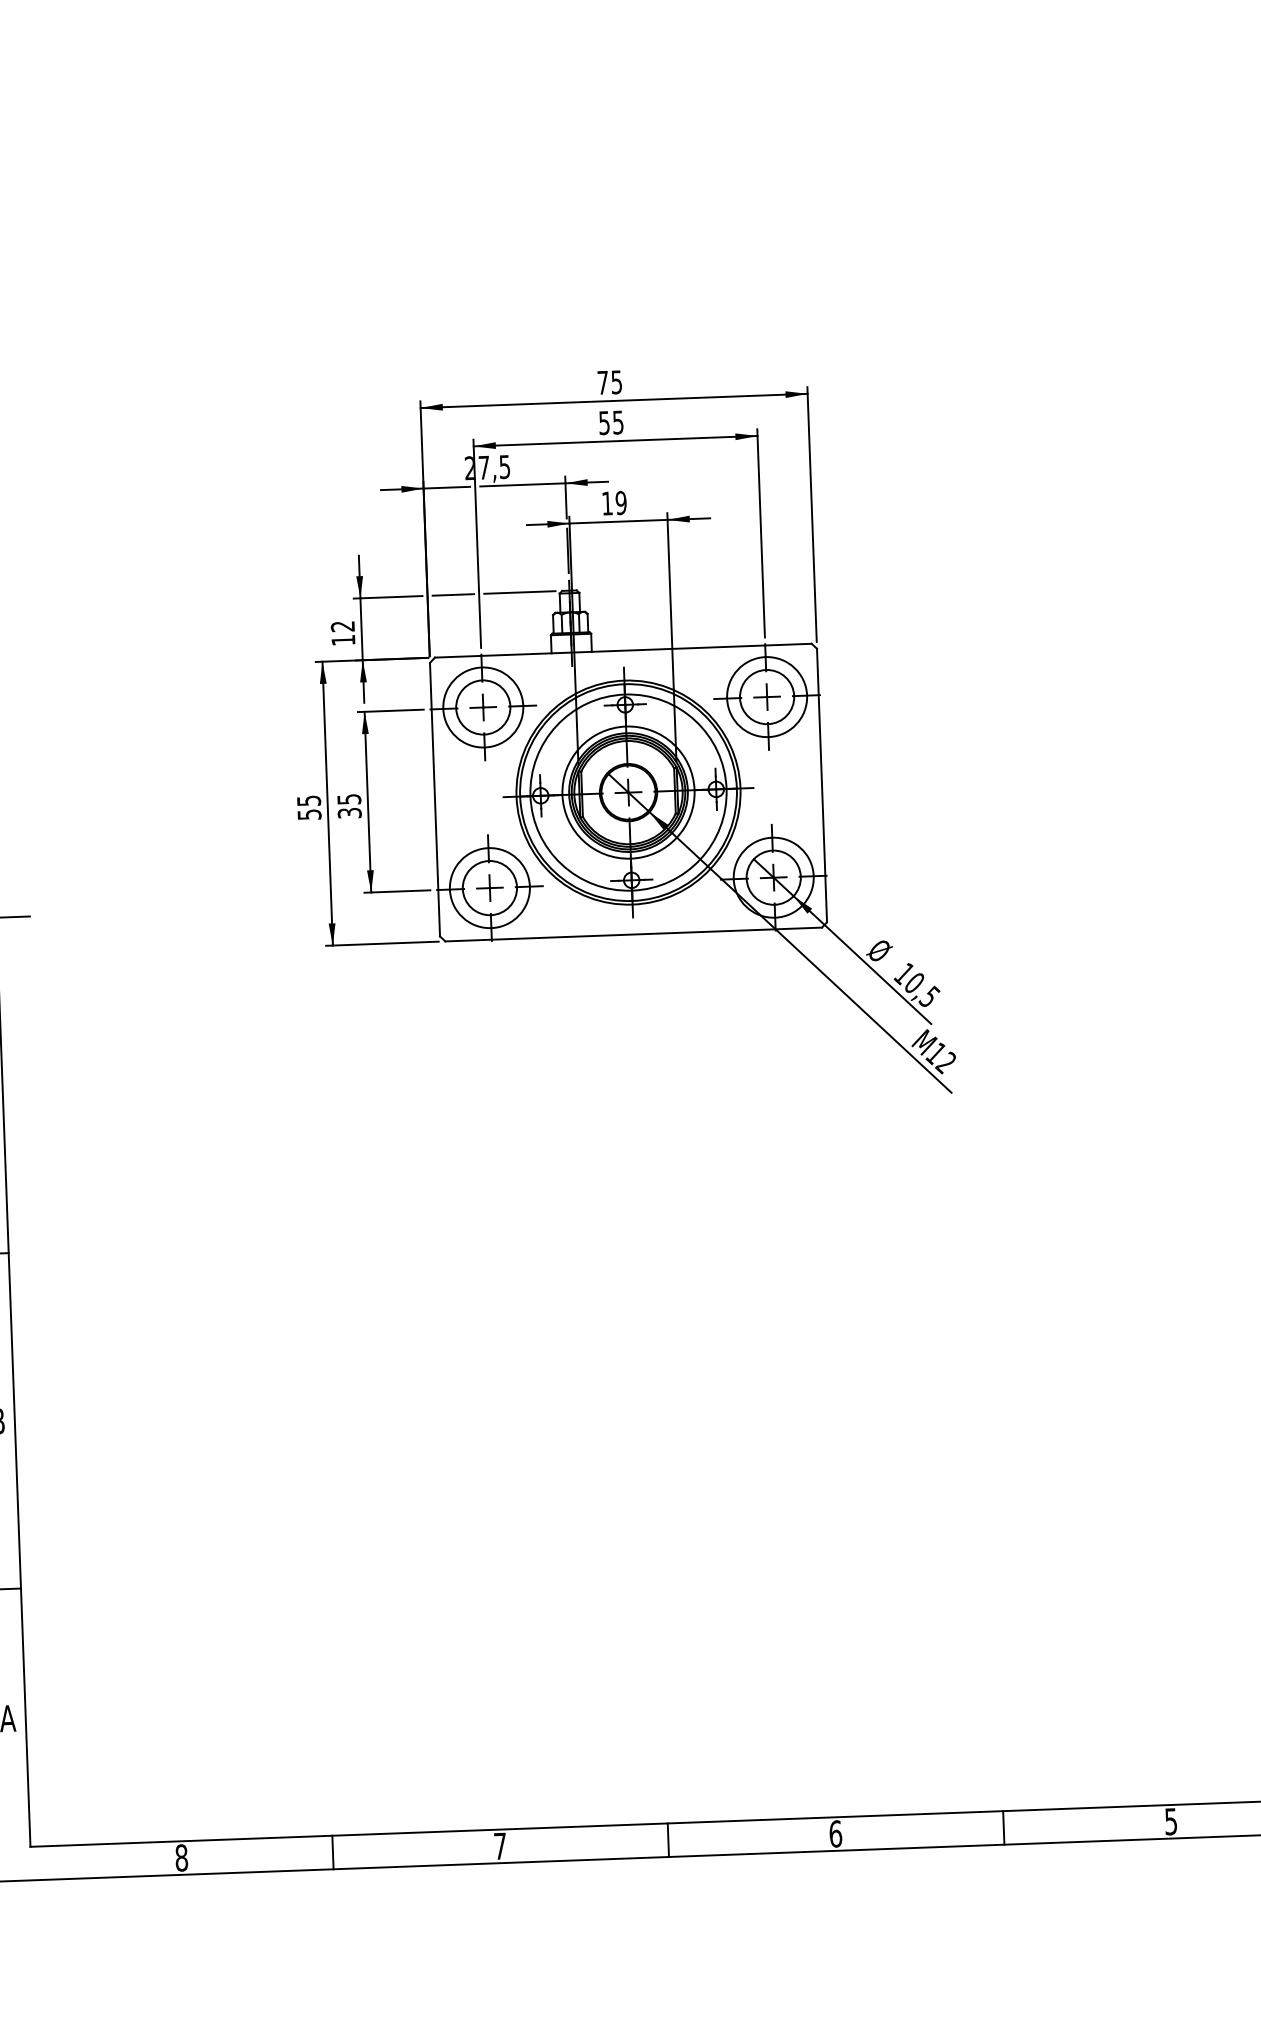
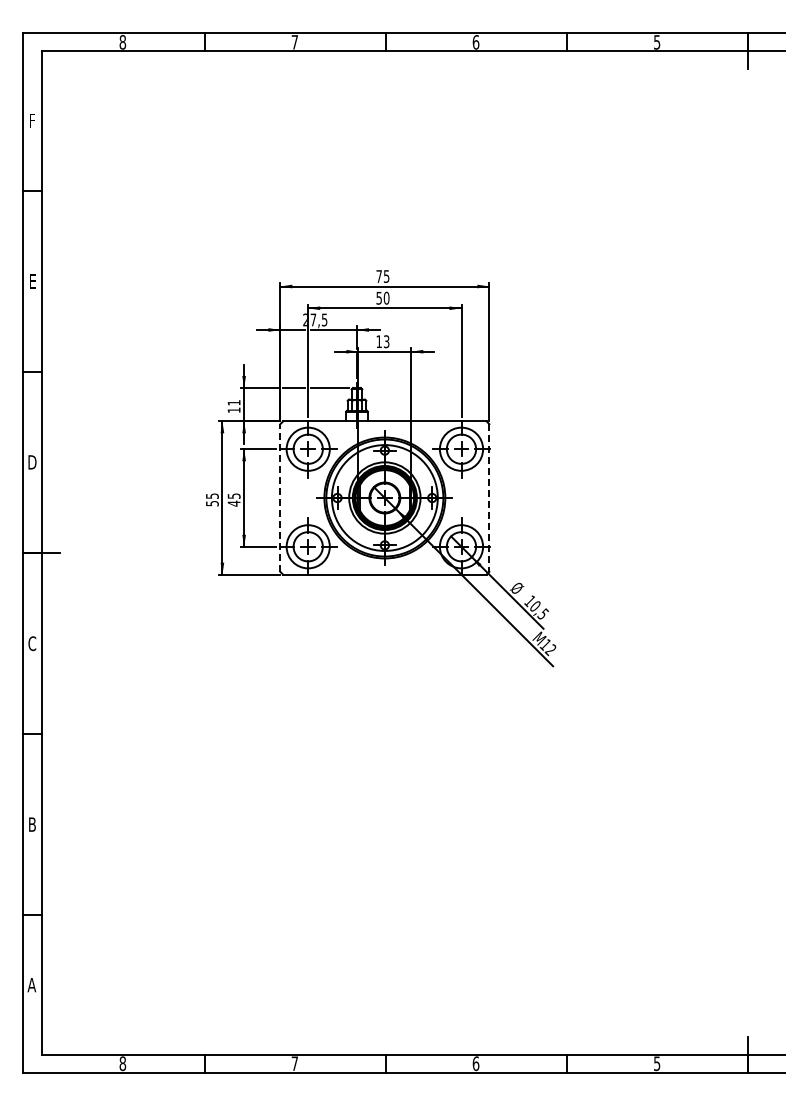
text: (617, 421) -> (386, 297), 55 -> 50
text: (620, 502) -> (386, 341), 19 -> 13
text: (341, 625) -> (233, 402), 12 -> 11
line: (822, 786) -> (489, 498), solid -> dashed
line: (435, 800) -> (280, 498), solid -> dashed
text: (348, 813) -> (233, 503), 35 -> 45

